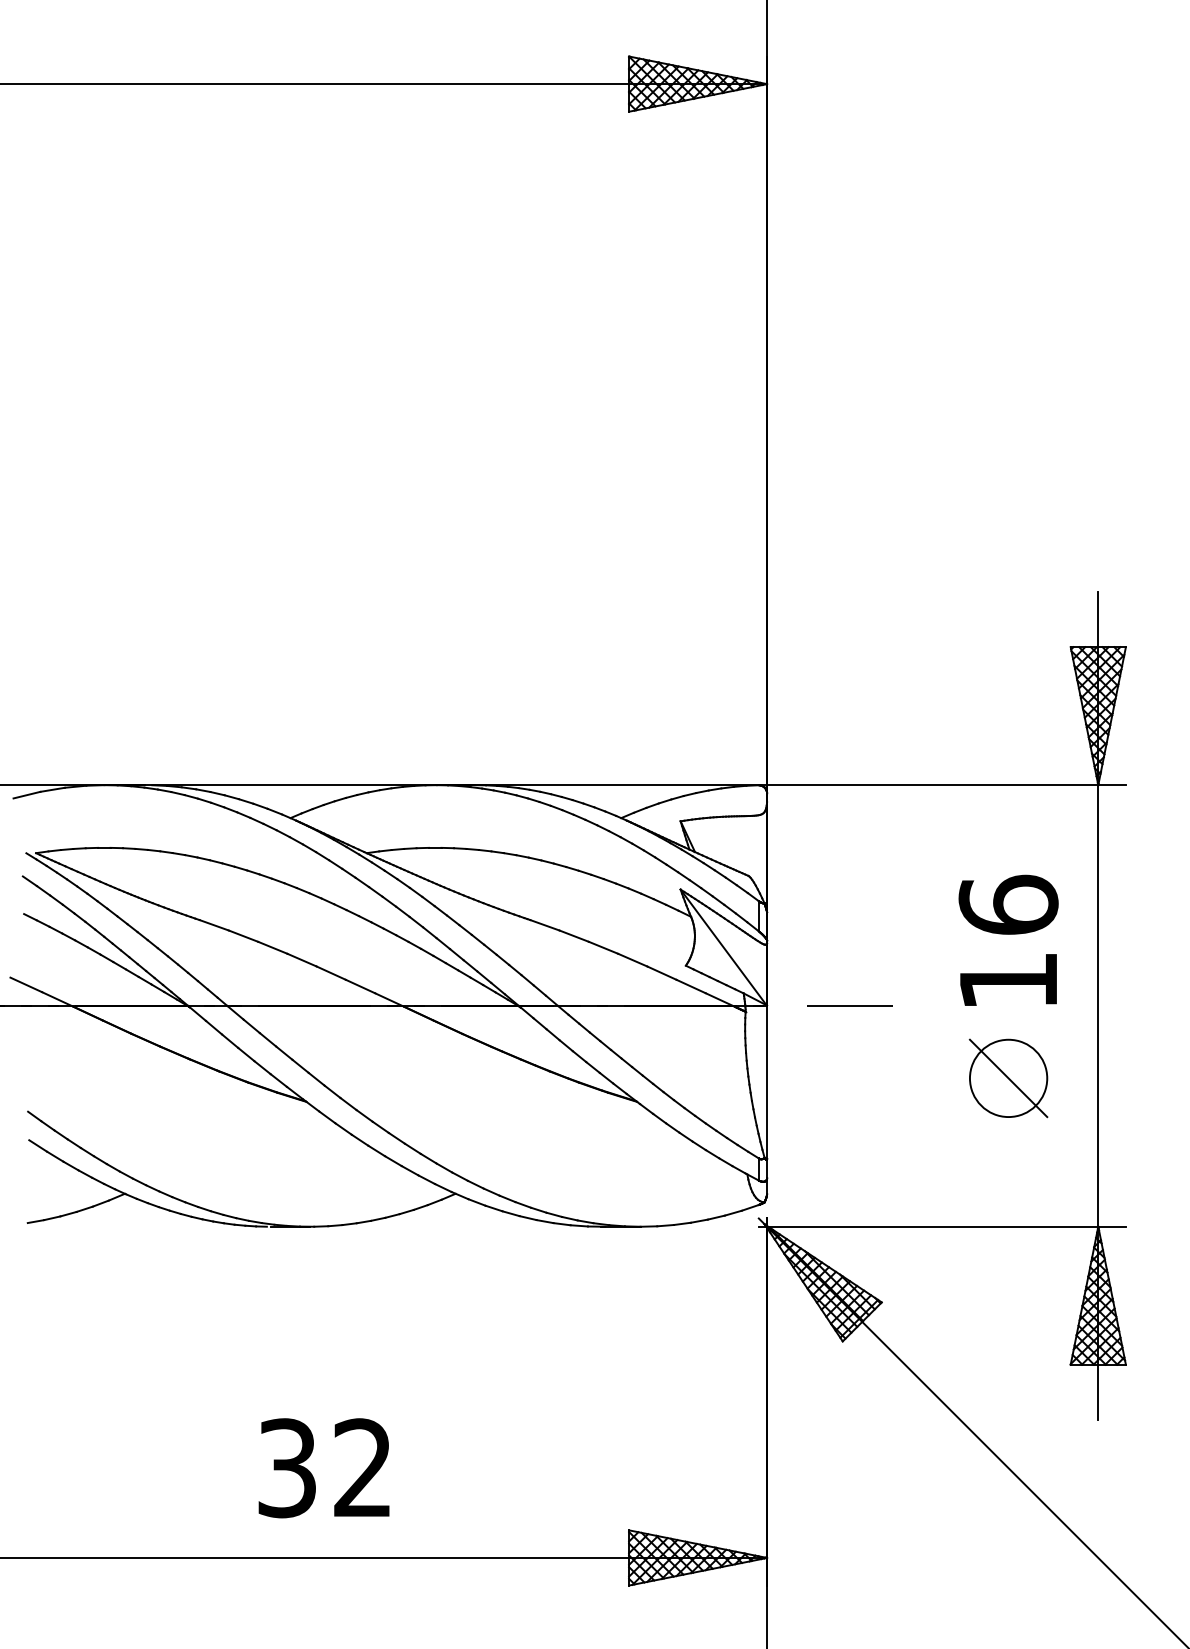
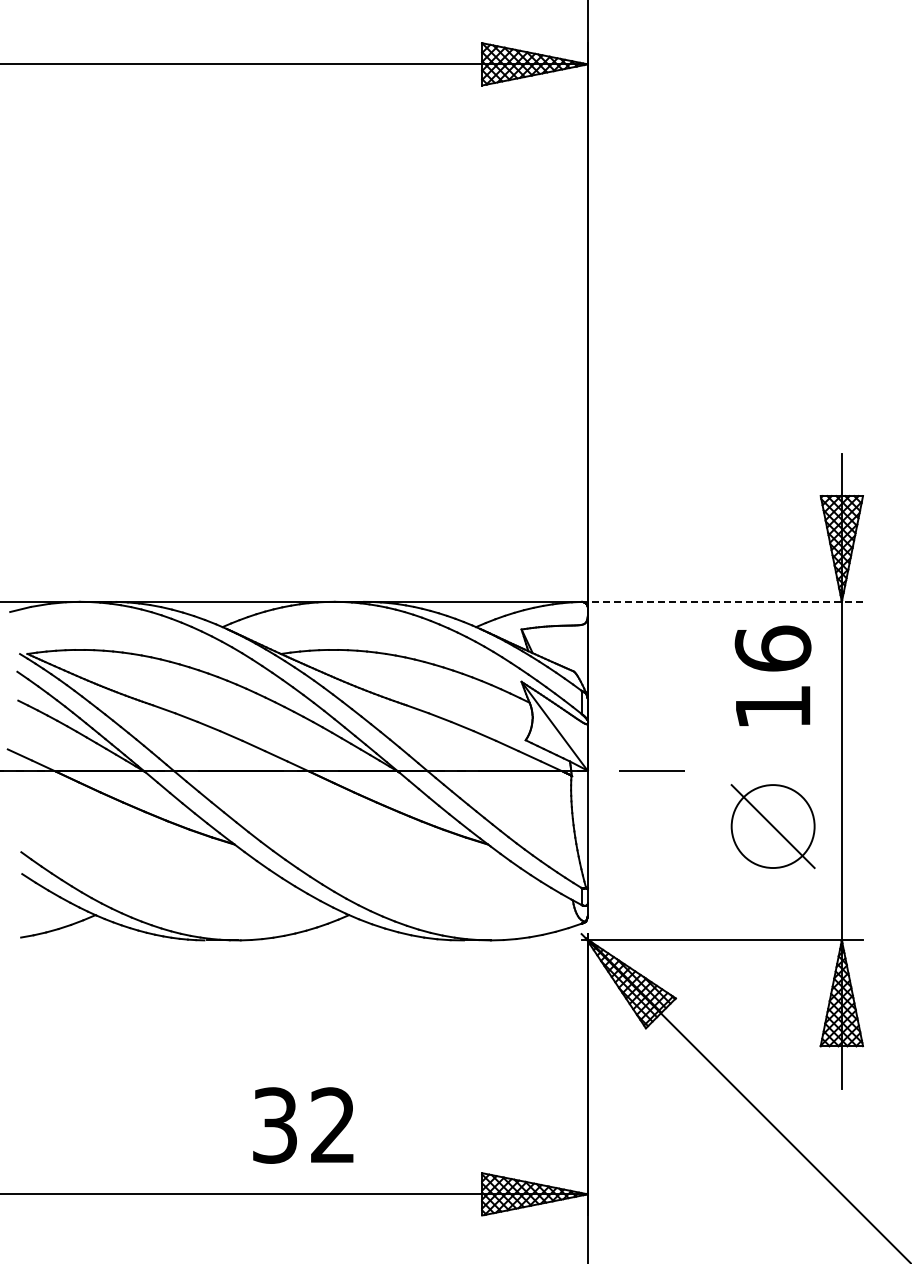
line: (942, 784) -> (722, 601), solid -> dashed
text: (1007, 939) -> (772, 675), moved
part: (1007, 1078) -> (772, 826), size x1.4
text: (324, 1468) -> (303, 1125), moved

